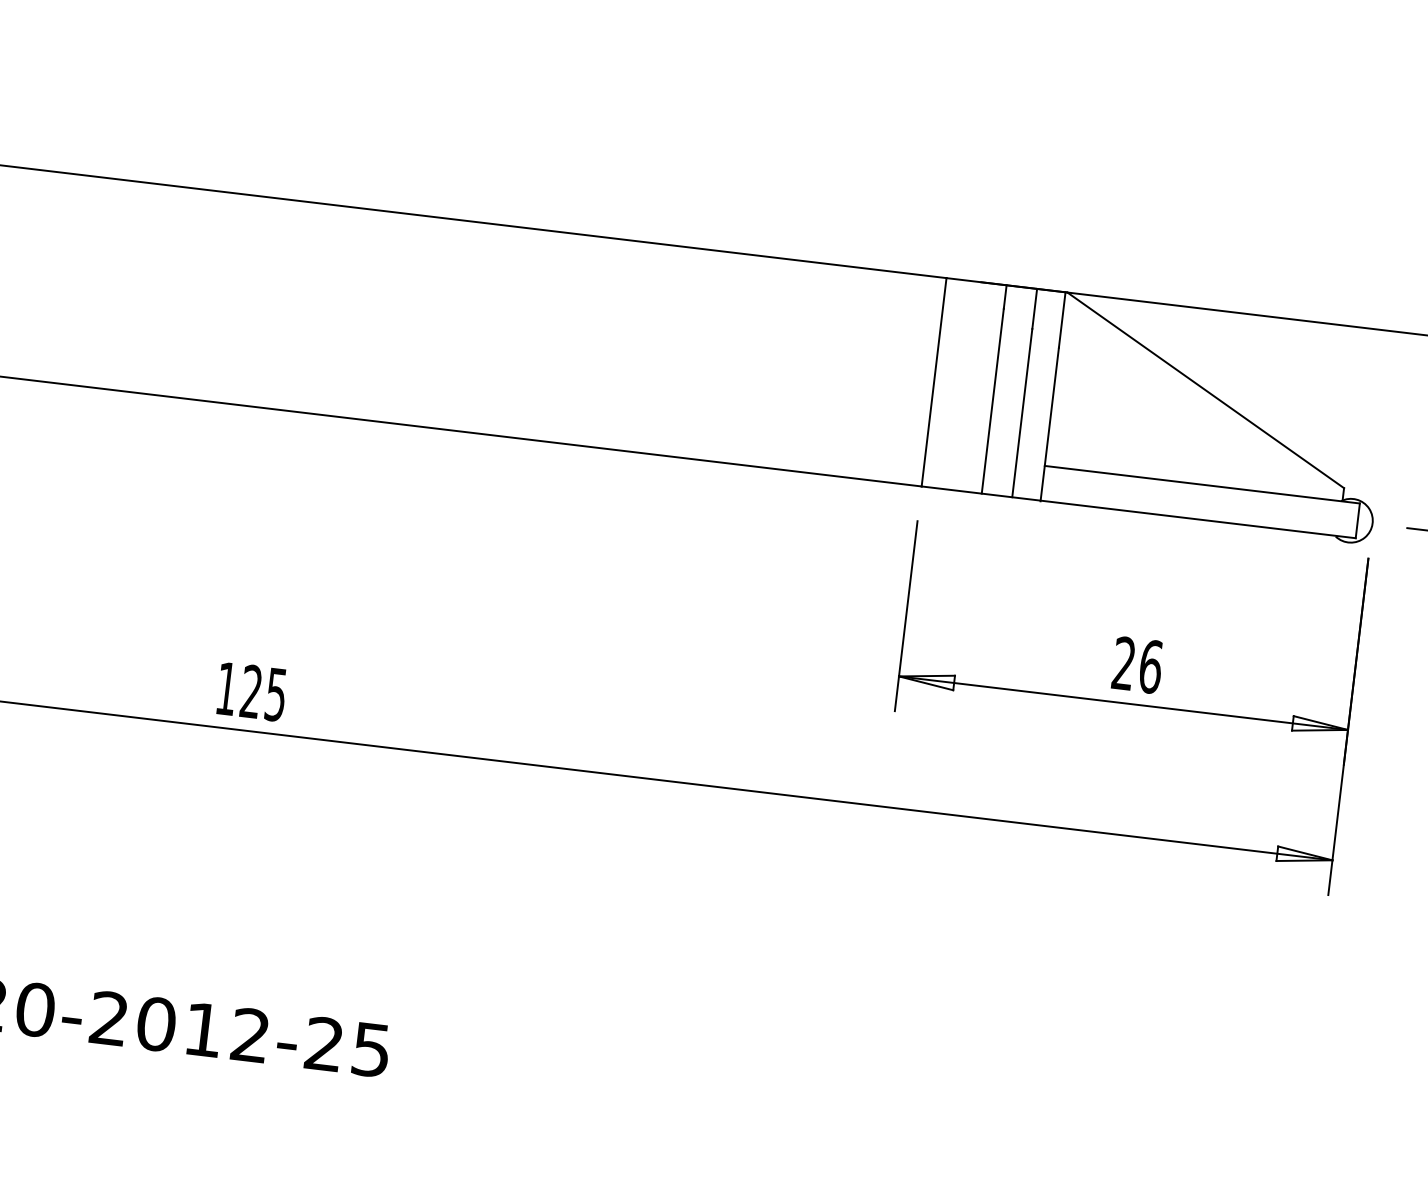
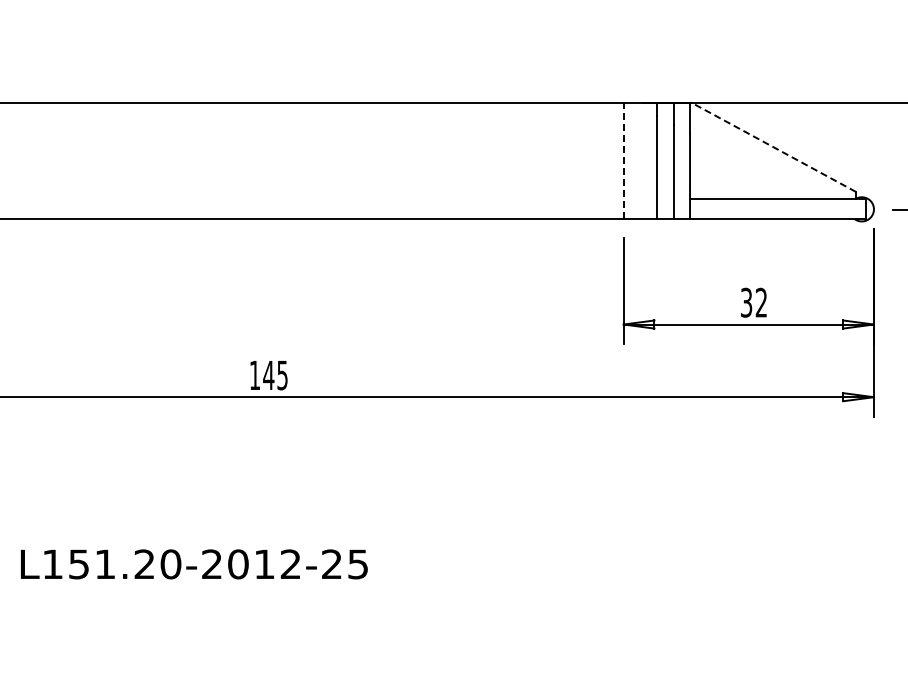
line: (933, 382) -> (623, 160), solid -> dashed
line: (1205, 390) -> (773, 147), solid -> dashed
text: (1136, 664) -> (753, 302), 26 -> 32
text: (251, 690) -> (268, 374), 125 -> 145

